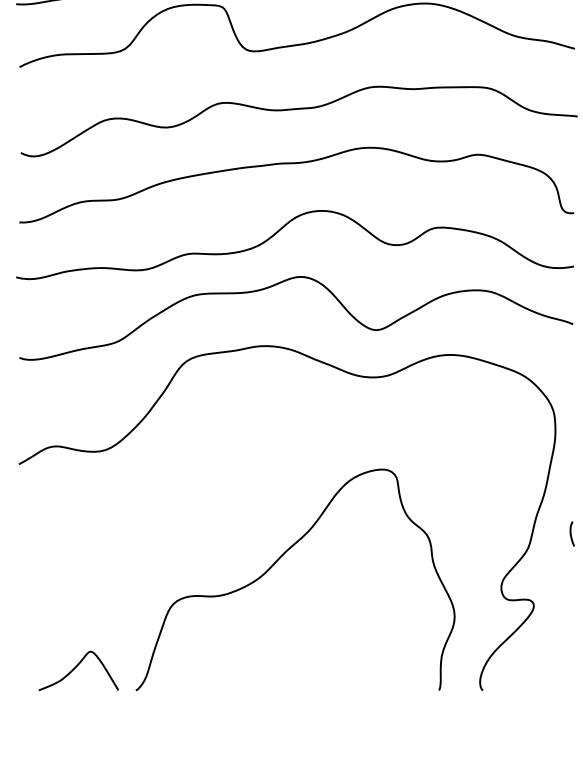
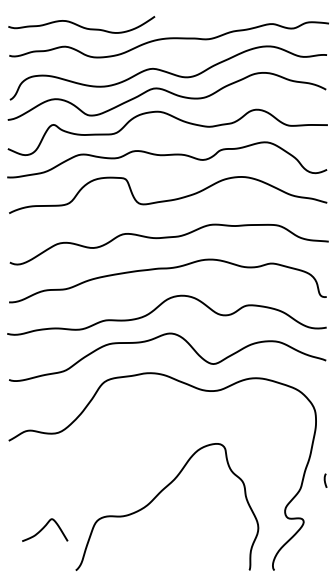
curve: (77, 667) -> (44, 528), moved

